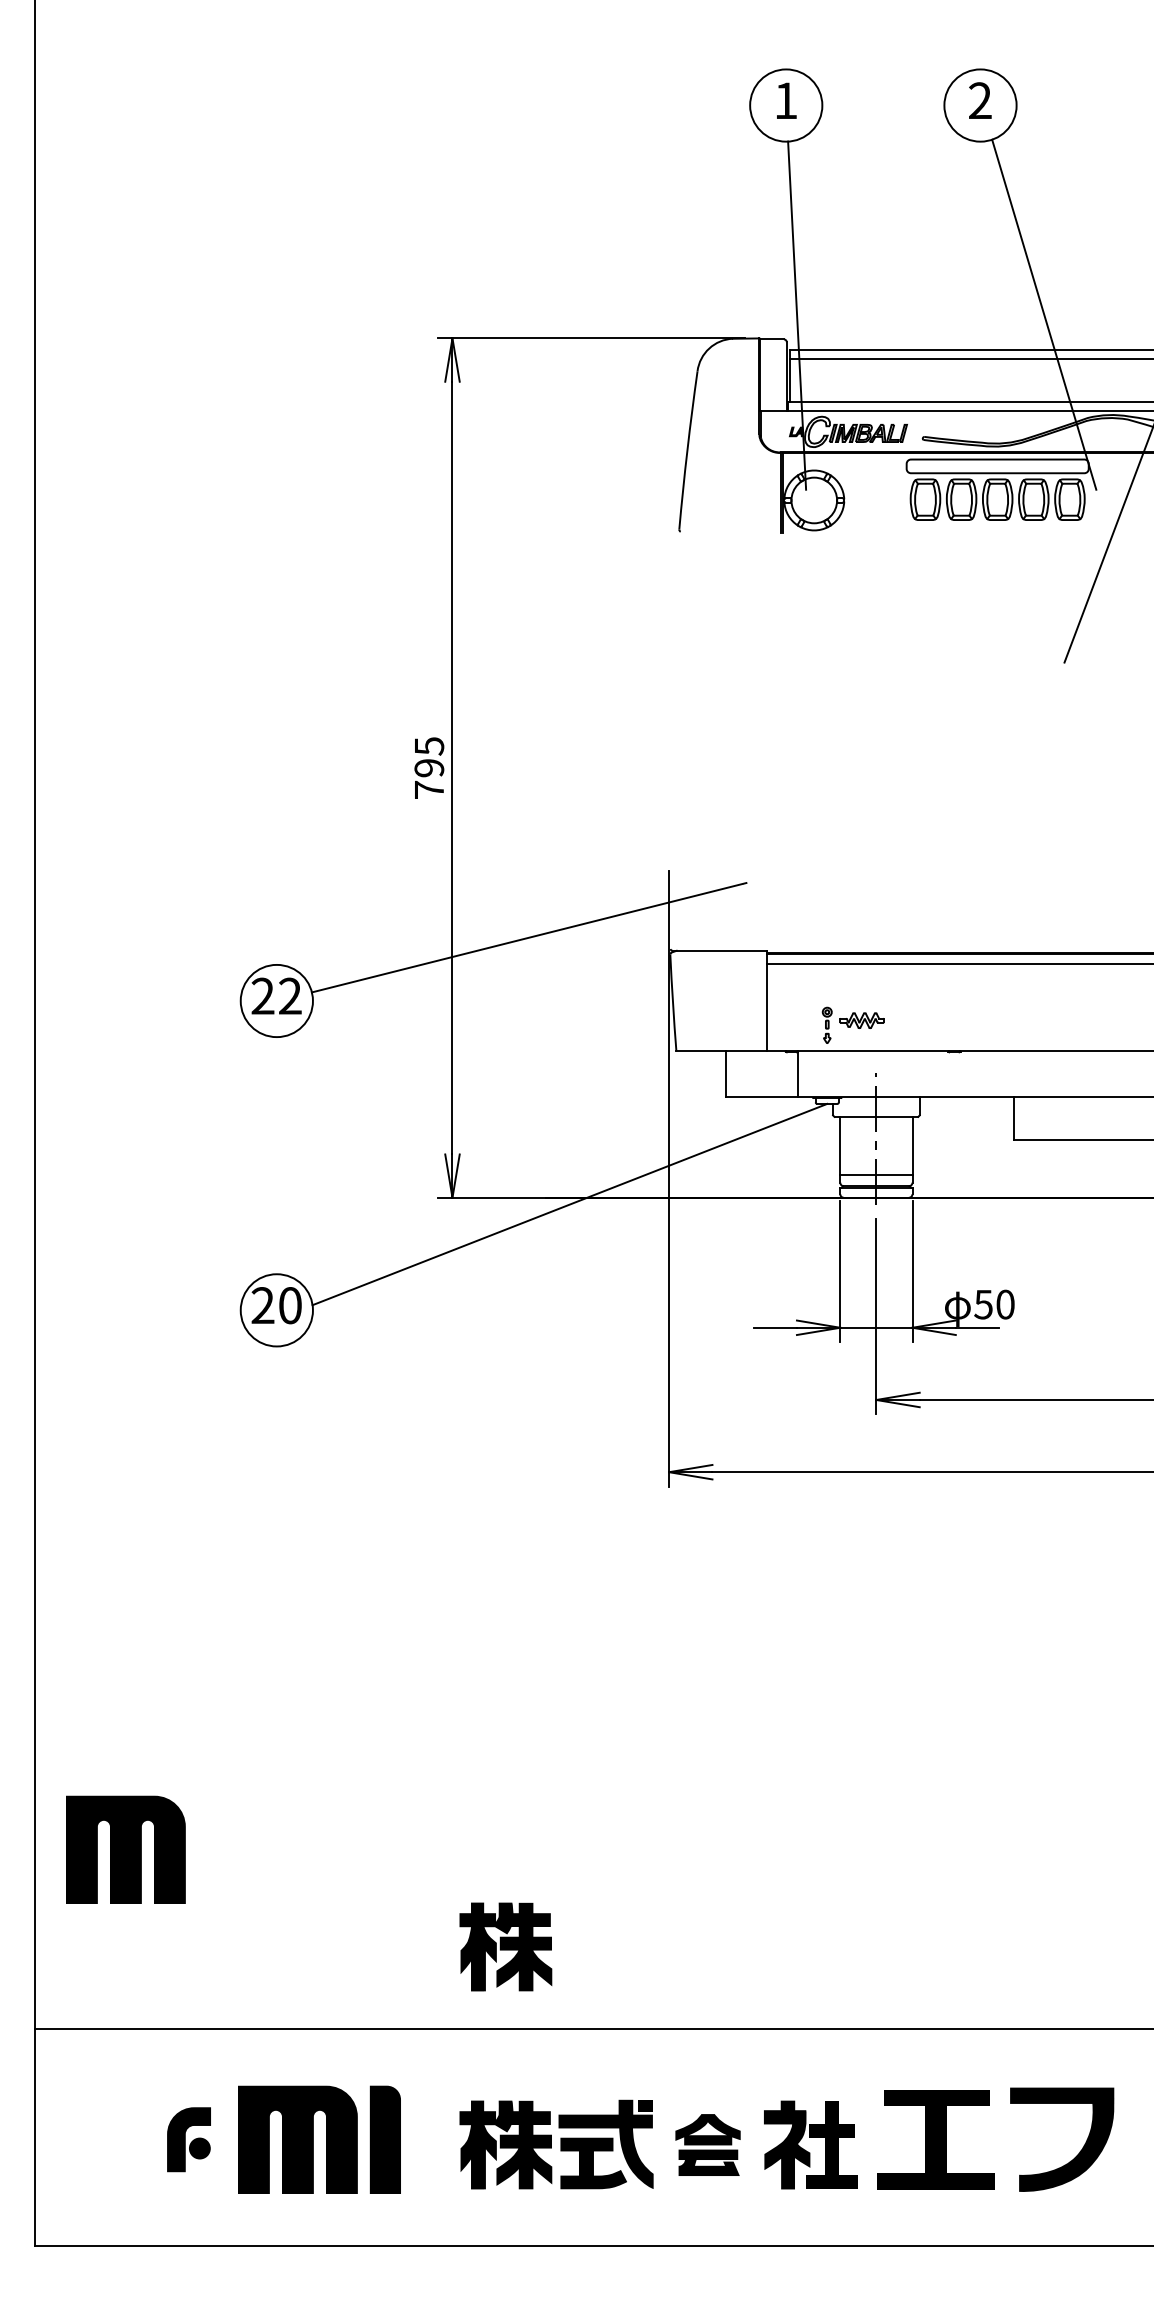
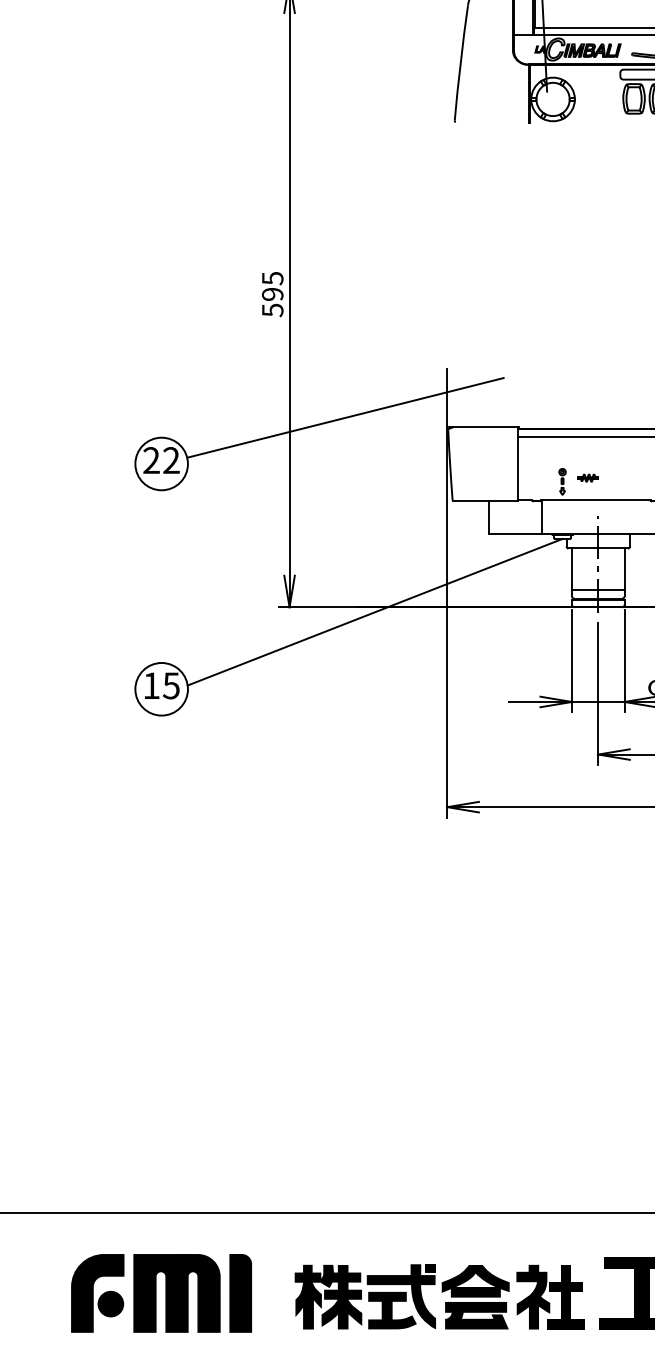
text: (429, 789) -> (272, 309), 795 -> 595
part: (861, 1019) -> (587, 477), size x0.62
text: (276, 1305) -> (161, 685), 20 -> 15
part: (125, 1849) -> (51, 1081), removed
part: (505, 1946) -> (328, 1152), removed
part: (188, 2139) -> (97, 1293), size x1.67
part: (707, 2144) -> (475, 1296), size x1.43

